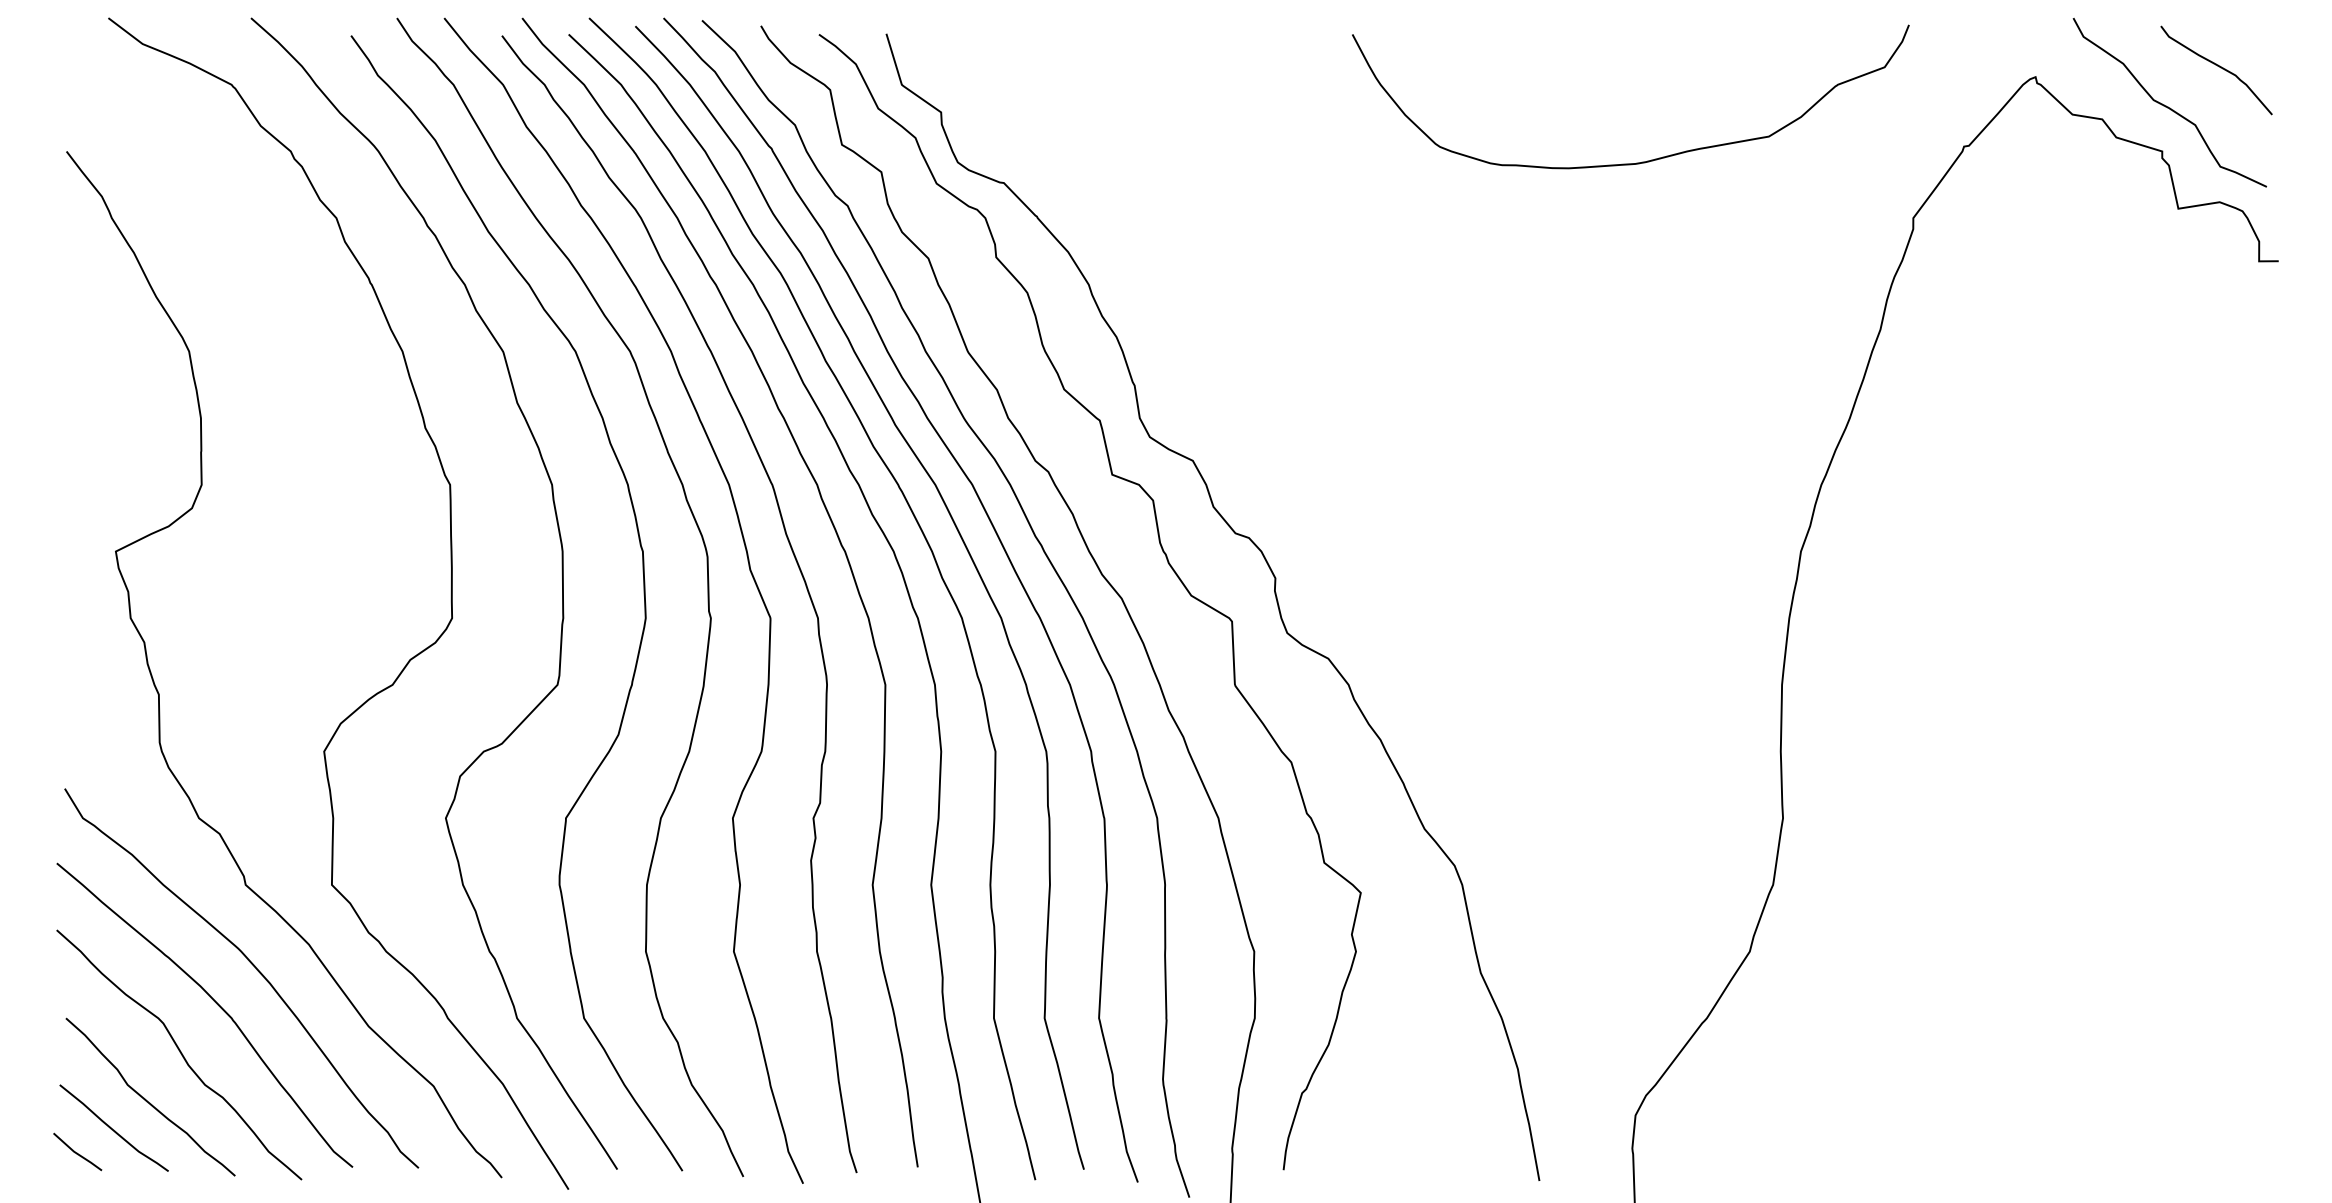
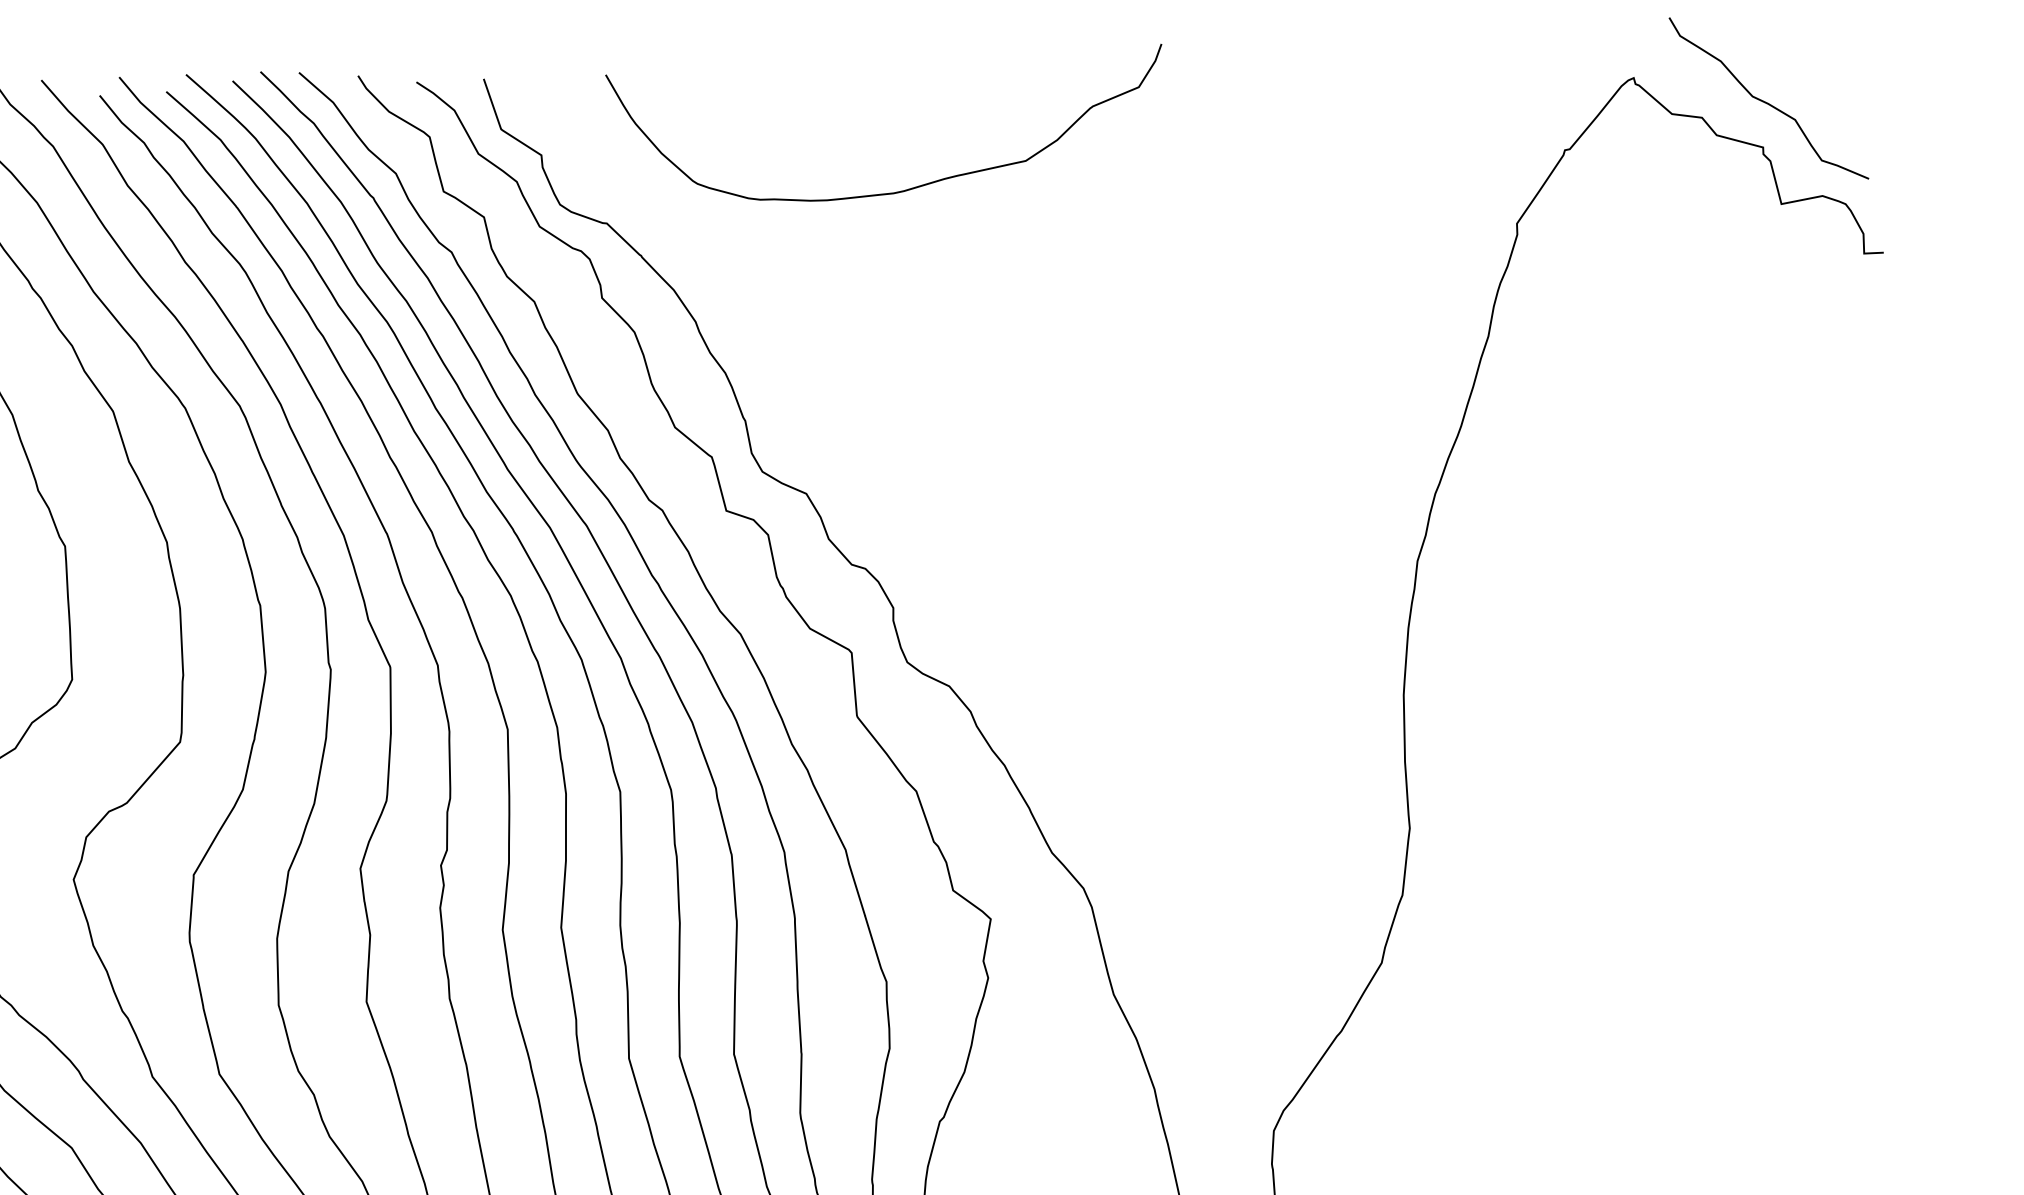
curve: (2217, 66) -> (1815, 60), removed
curve: (1642, 161) -> (900, 190), moved

